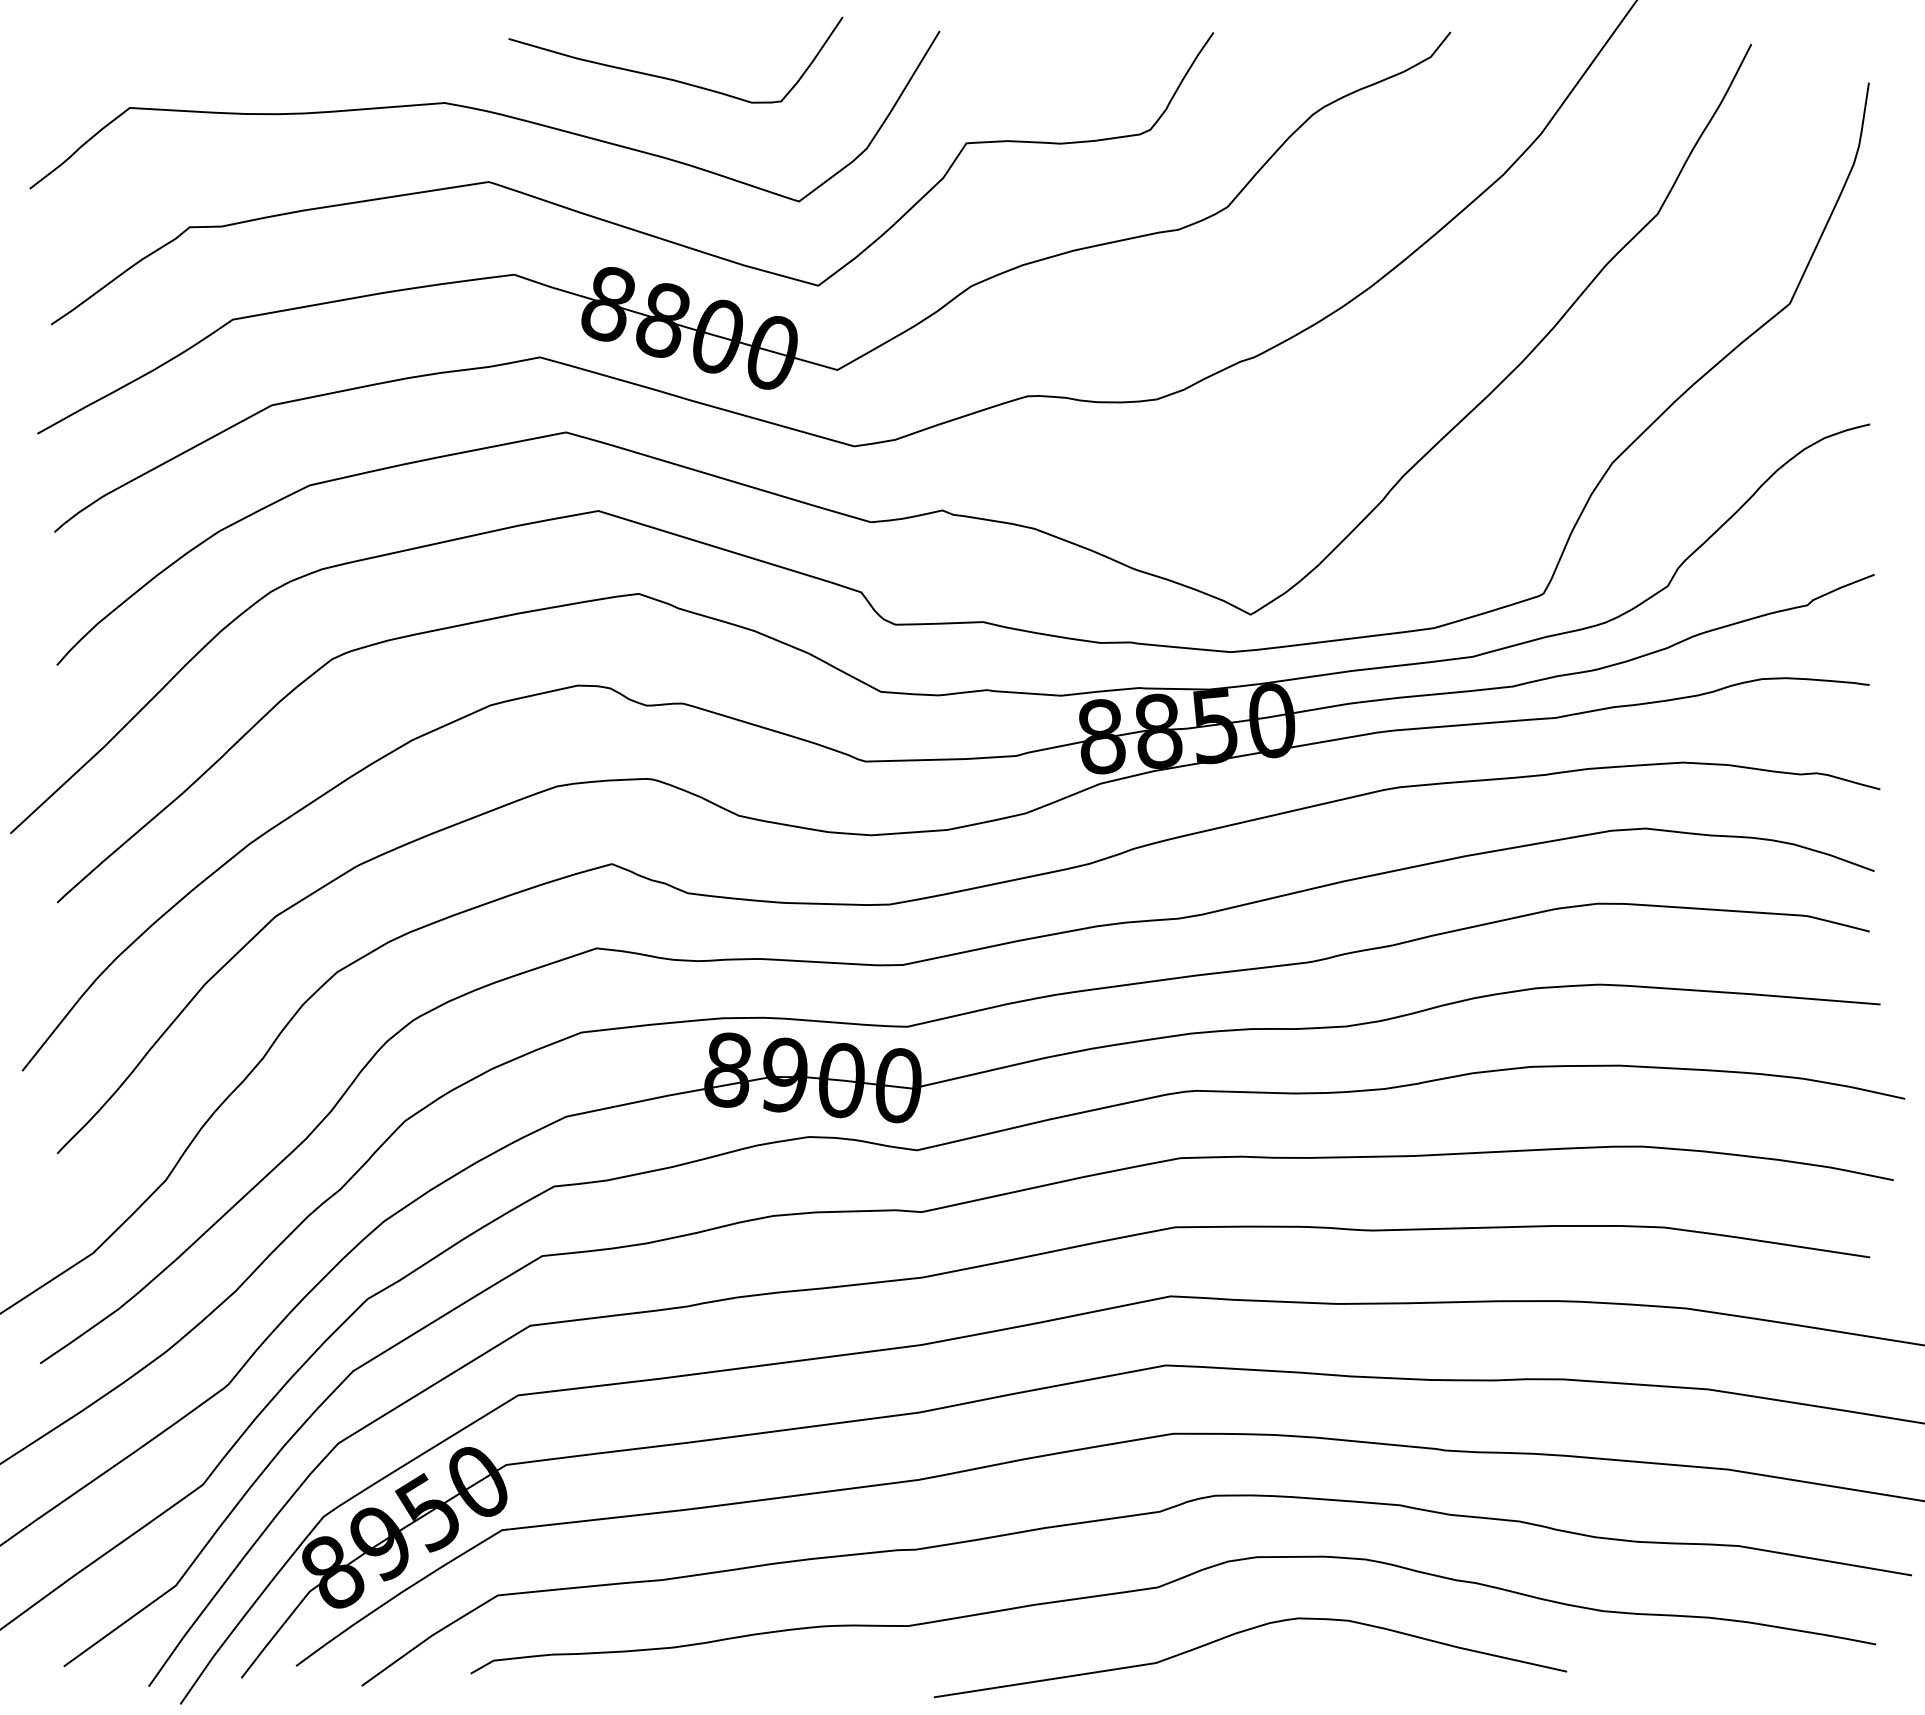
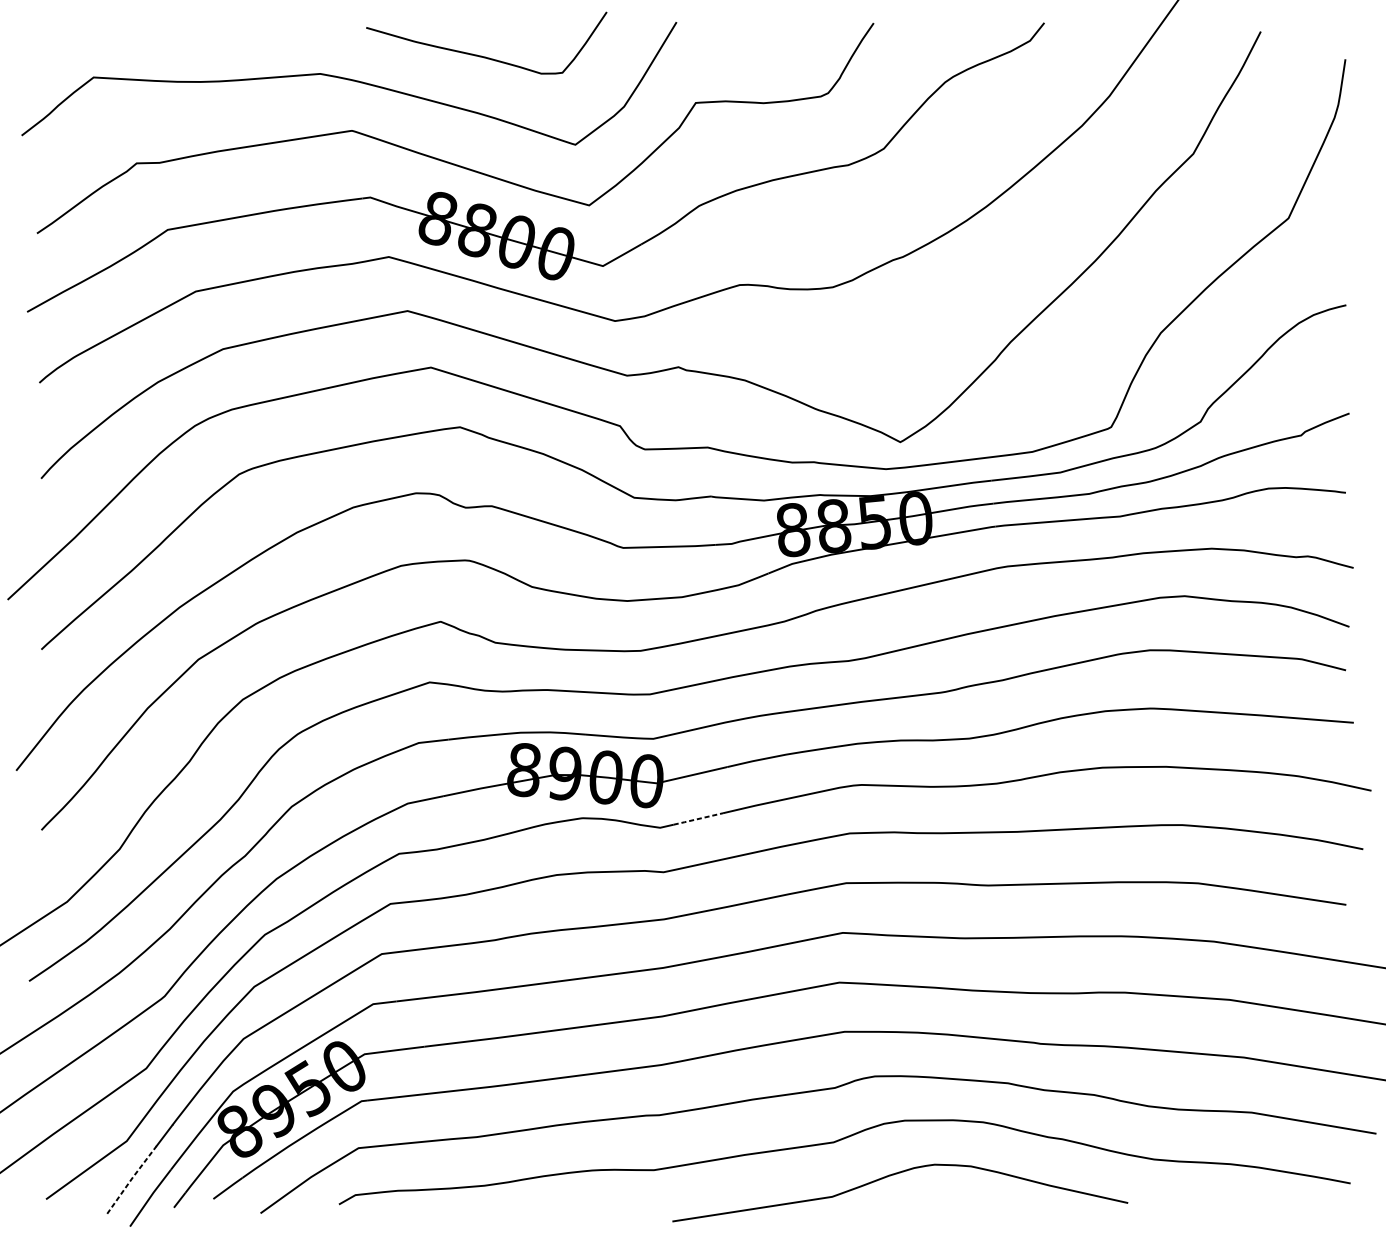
line: (969, 1138) -> (698, 819), solid -> dashed
line: (182, 1638) -> (131, 1179), solid -> dashed

